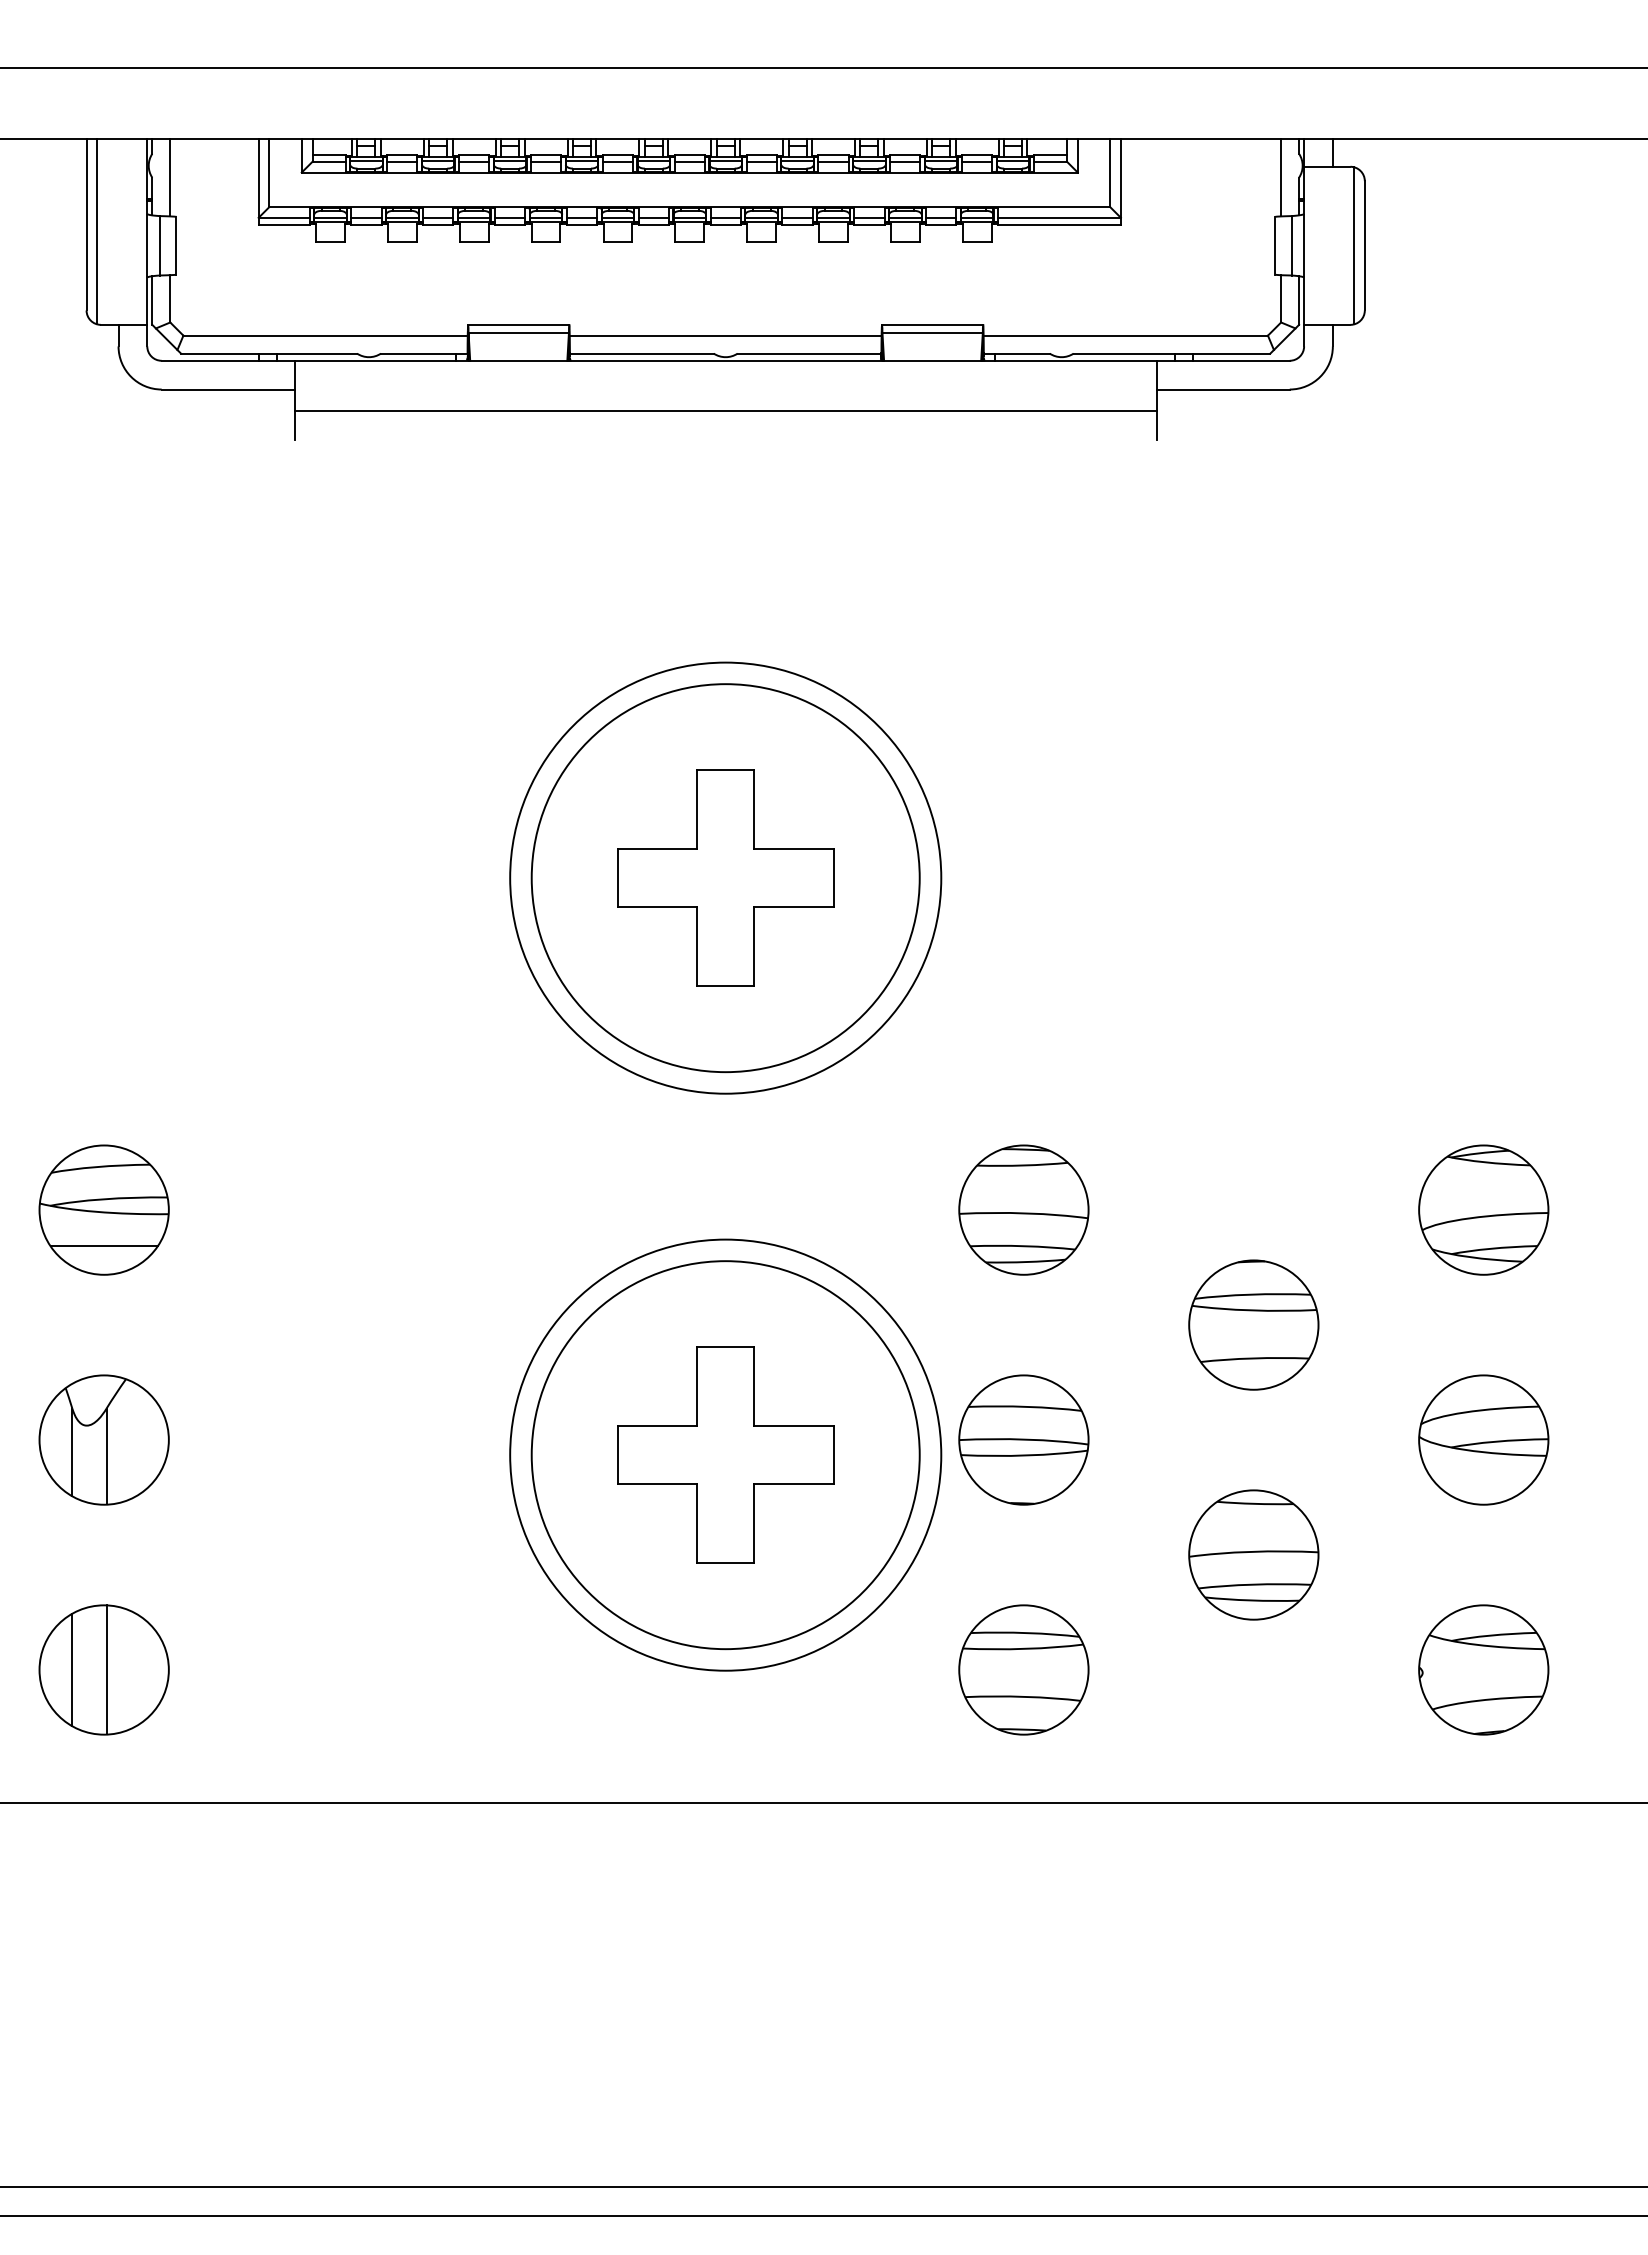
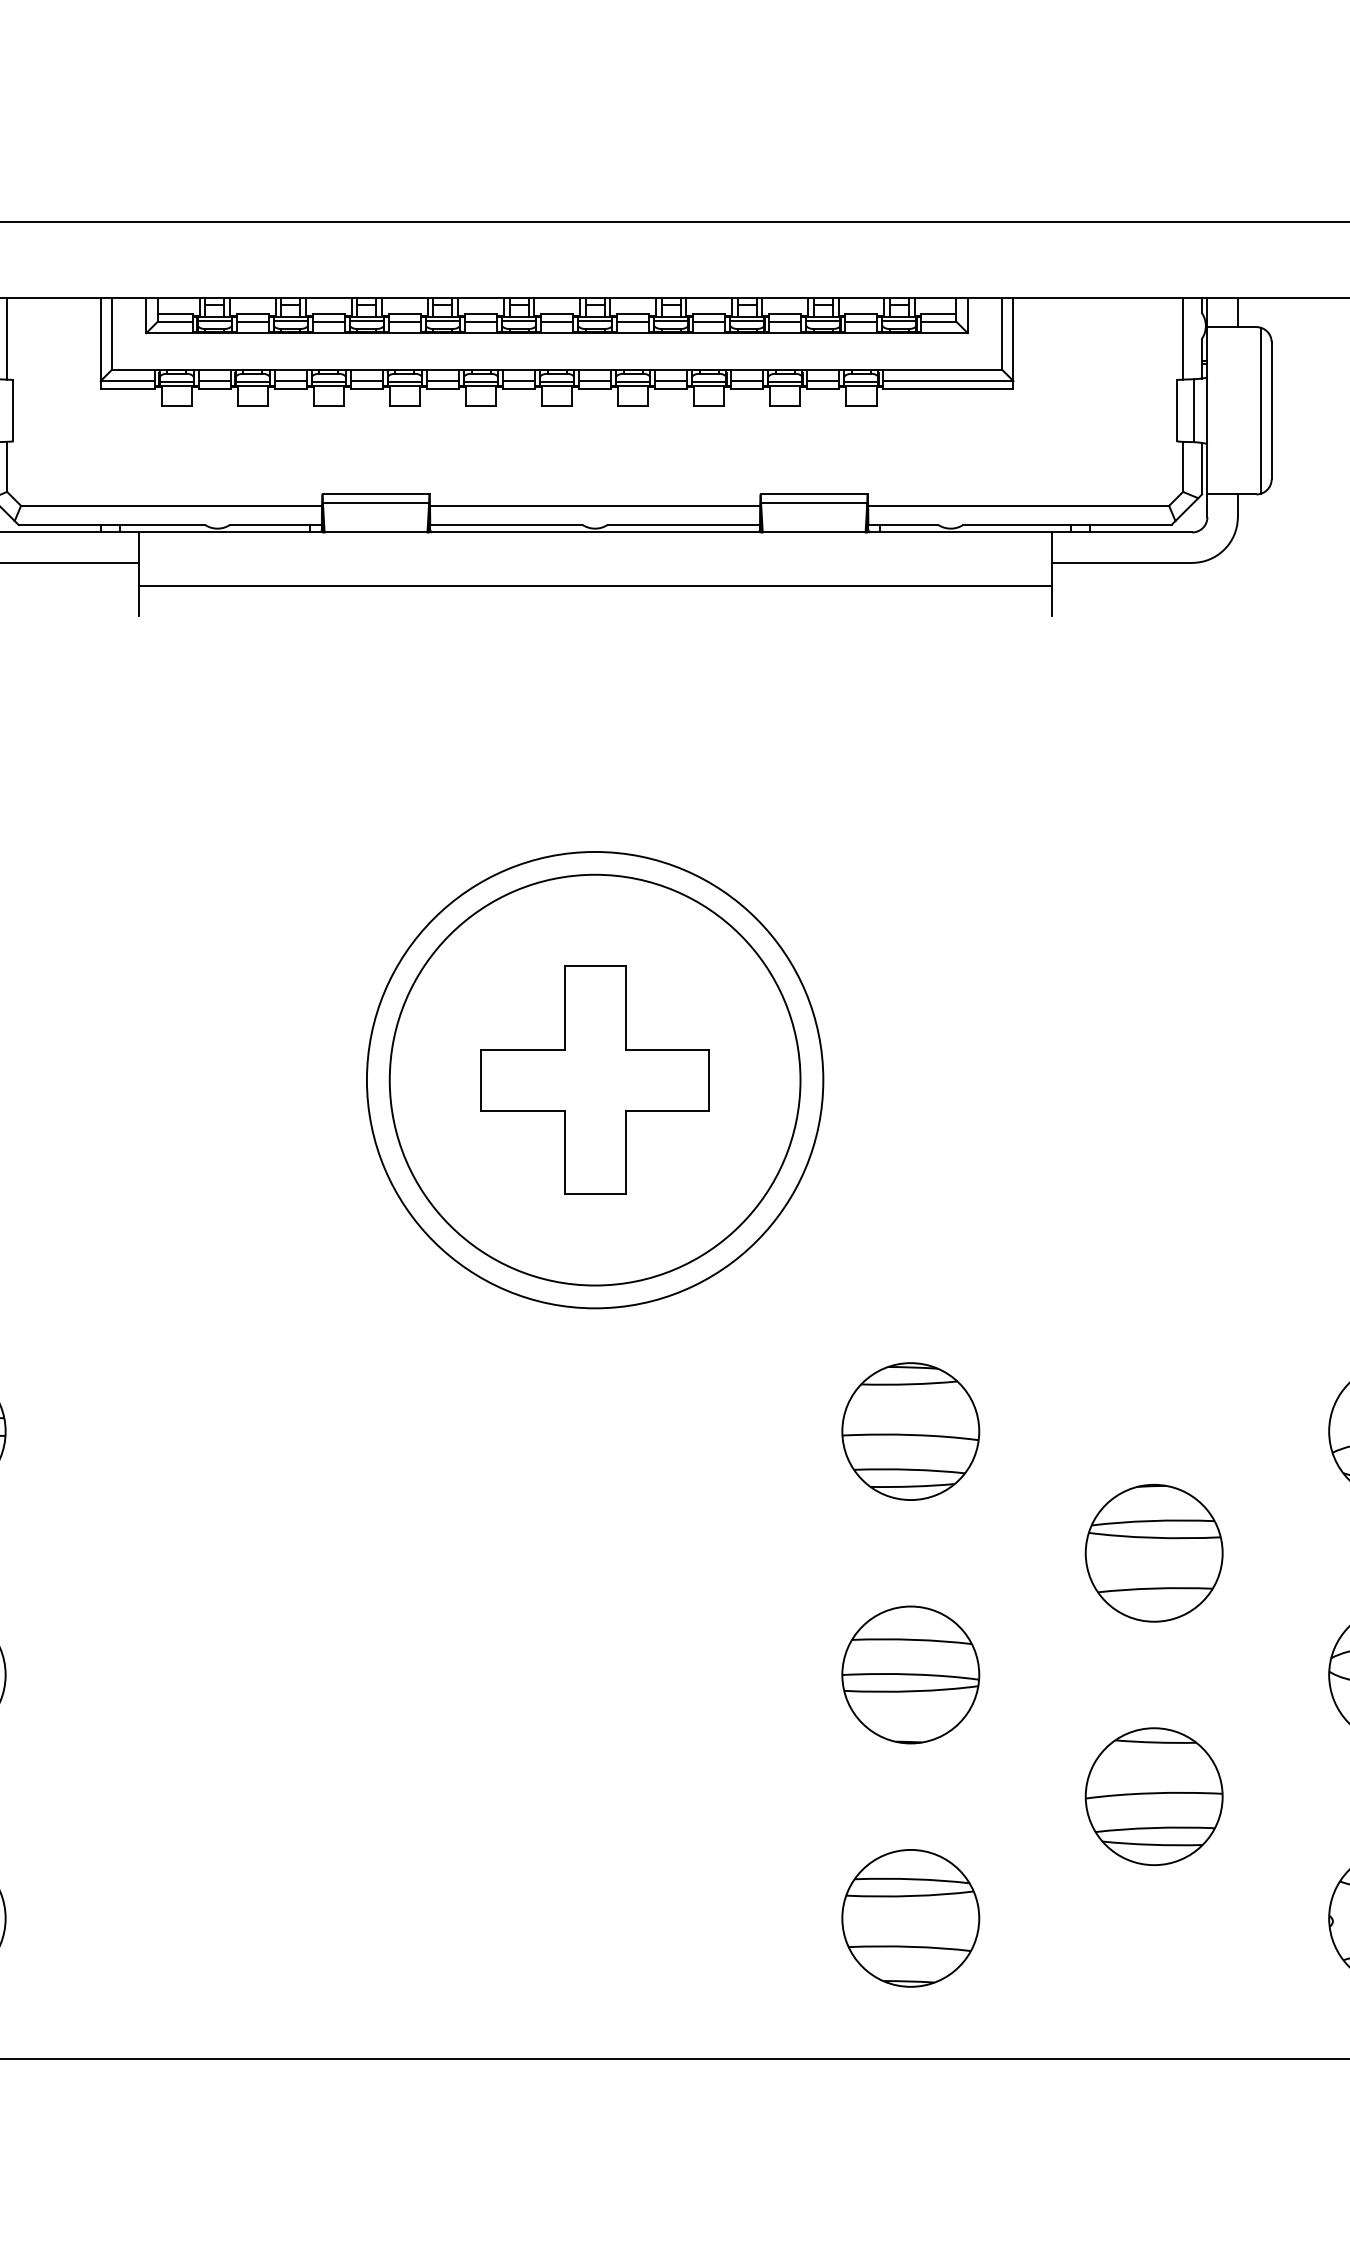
part: (725, 1454) -> (594, 1690), removed

